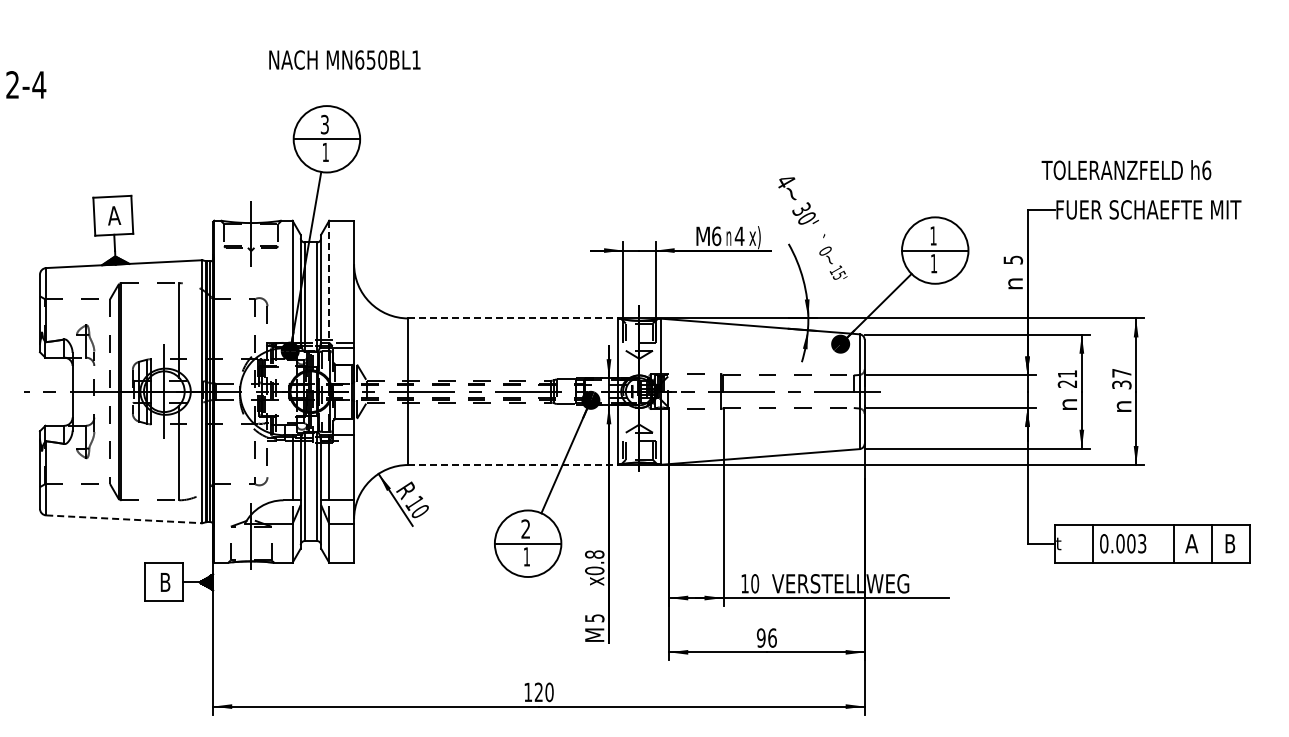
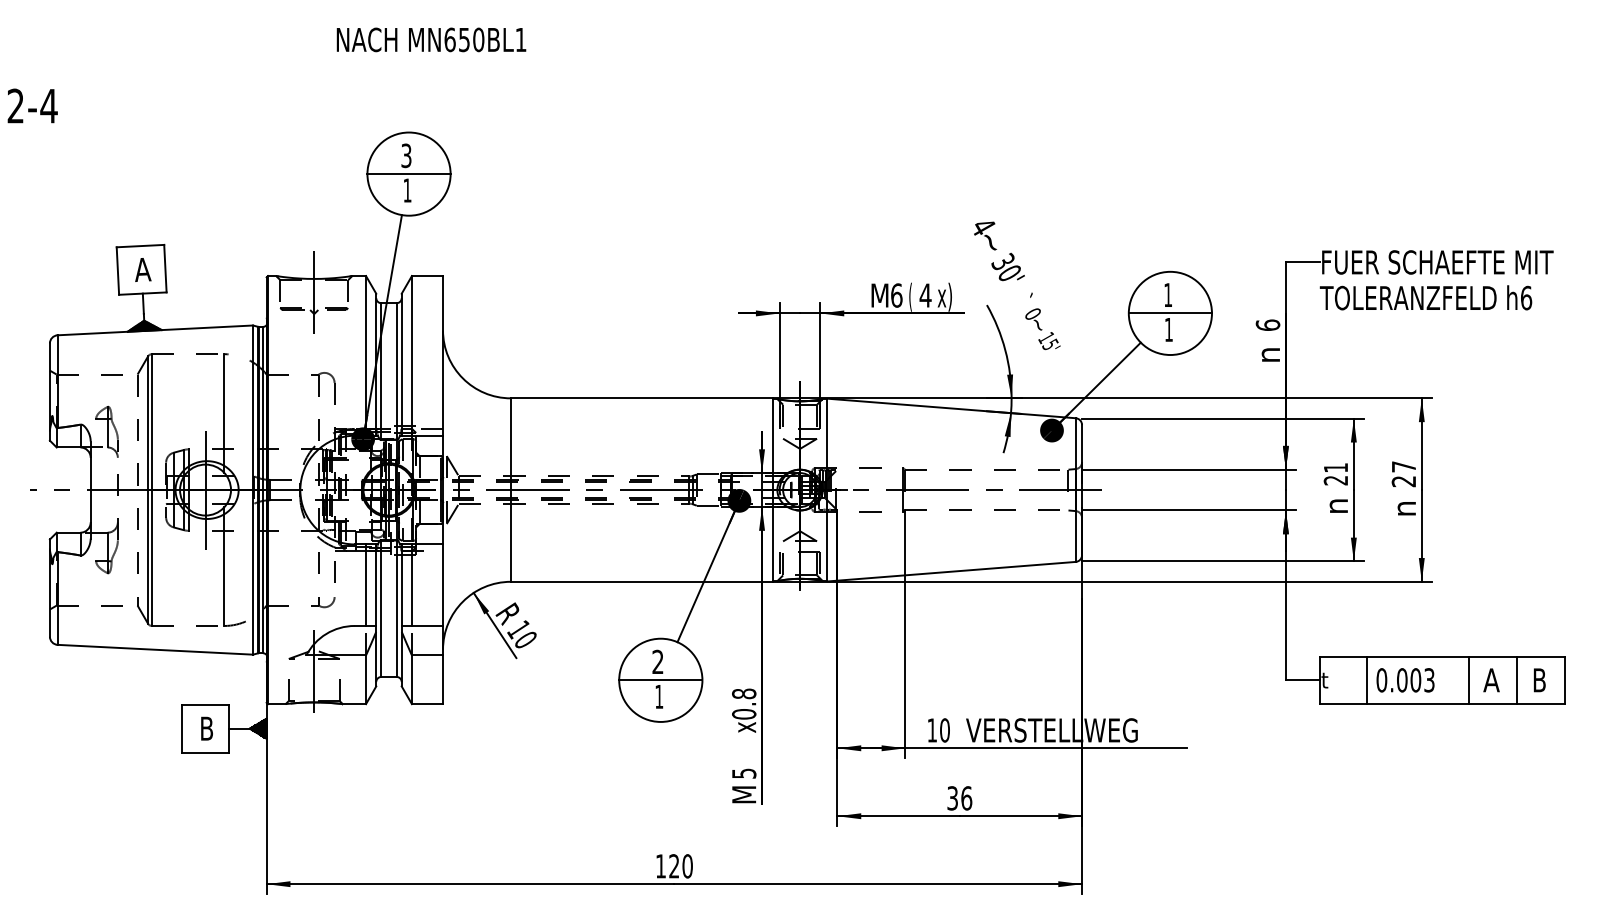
text: (344, 59) -> (431, 39), moved
text: (1126, 170) -> (1426, 298), moved
text: (728, 237) -> (911, 297), n -> (
text: (1013, 259) -> (1268, 324), 5 -> 6
line: (329, 284) -> (412, 355), dashed -> solid
line: (513, 318) -> (642, 398), dashed -> solid
text: (1121, 384) -> (1403, 481), 37 -> 27
line: (513, 465) -> (642, 582), dashed -> solid
line: (124, 519) -> (155, 649), dashed -> solid
text: (760, 637) -> (951, 797), 96 -> 36

